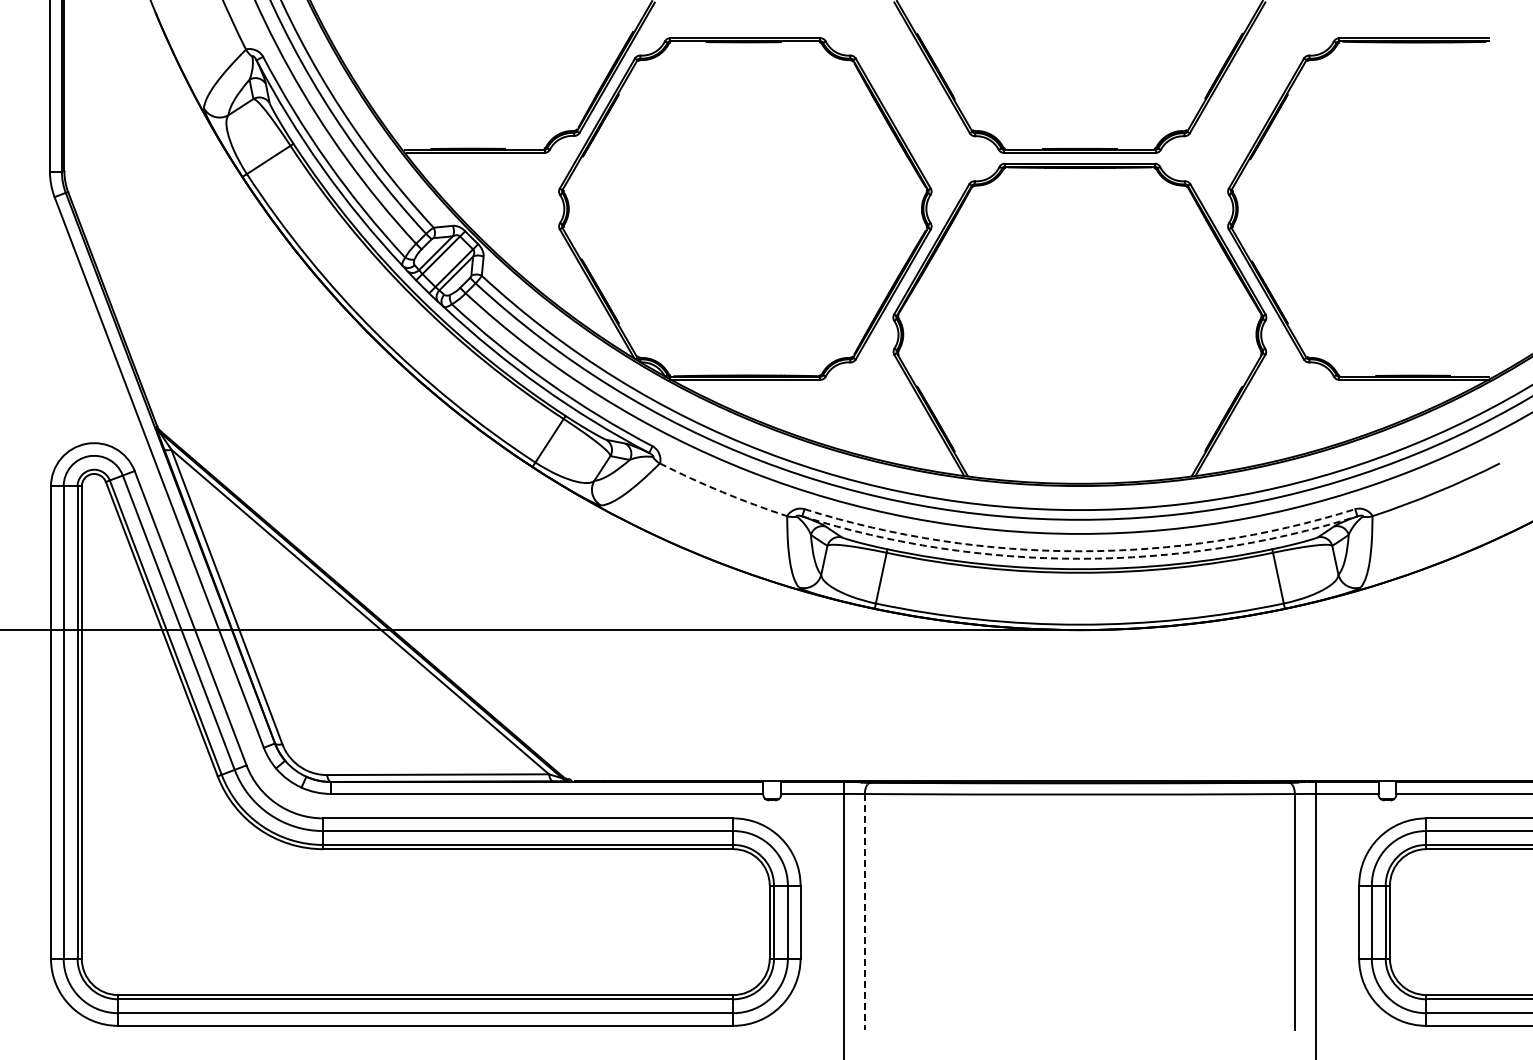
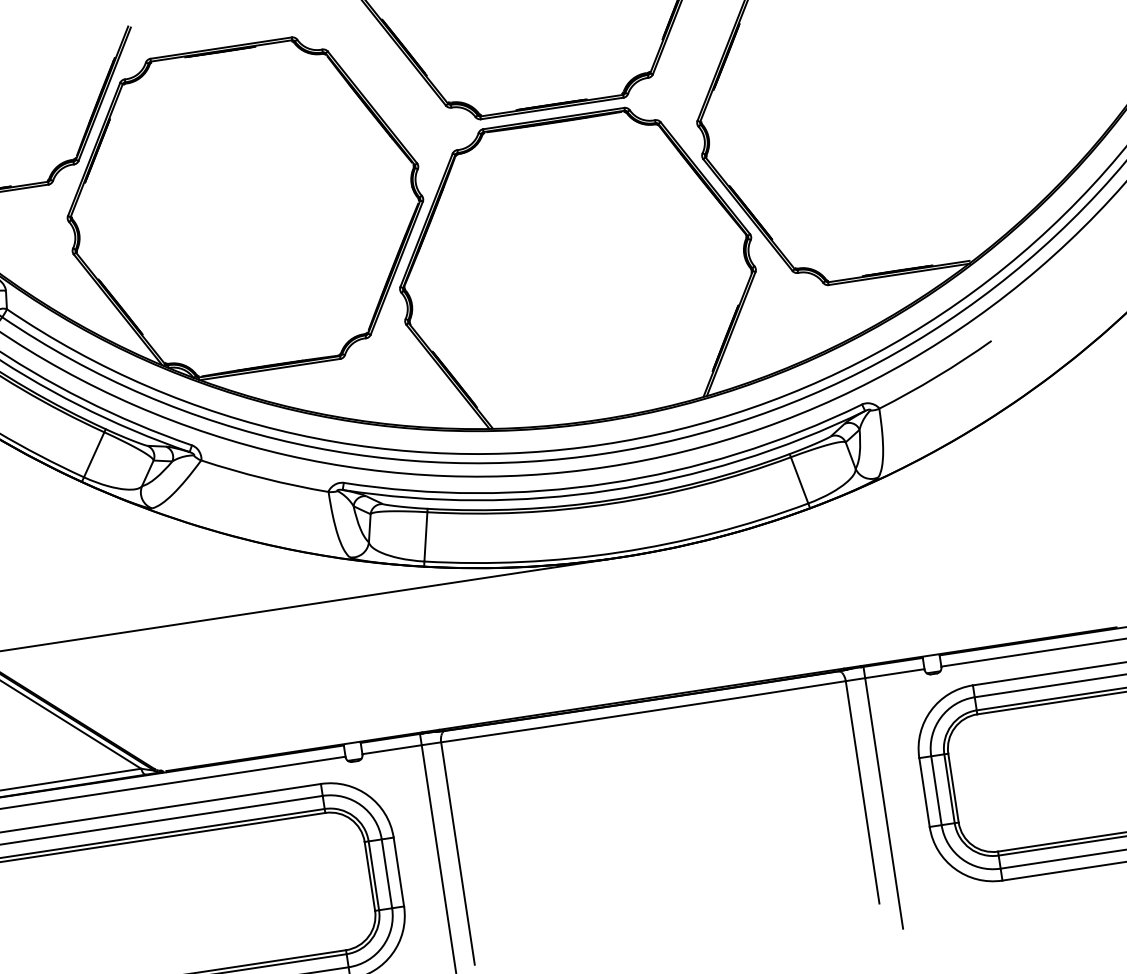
arc: (722, 492) -> (264, 478), dashed -> solid
arc: (1079, 551) -> (608, 483), dashed -> solid
arc: (1079, 558) -> (609, 490), dashed -> solid
line: (864, 912) -> (457, 853), dashed -> solid

